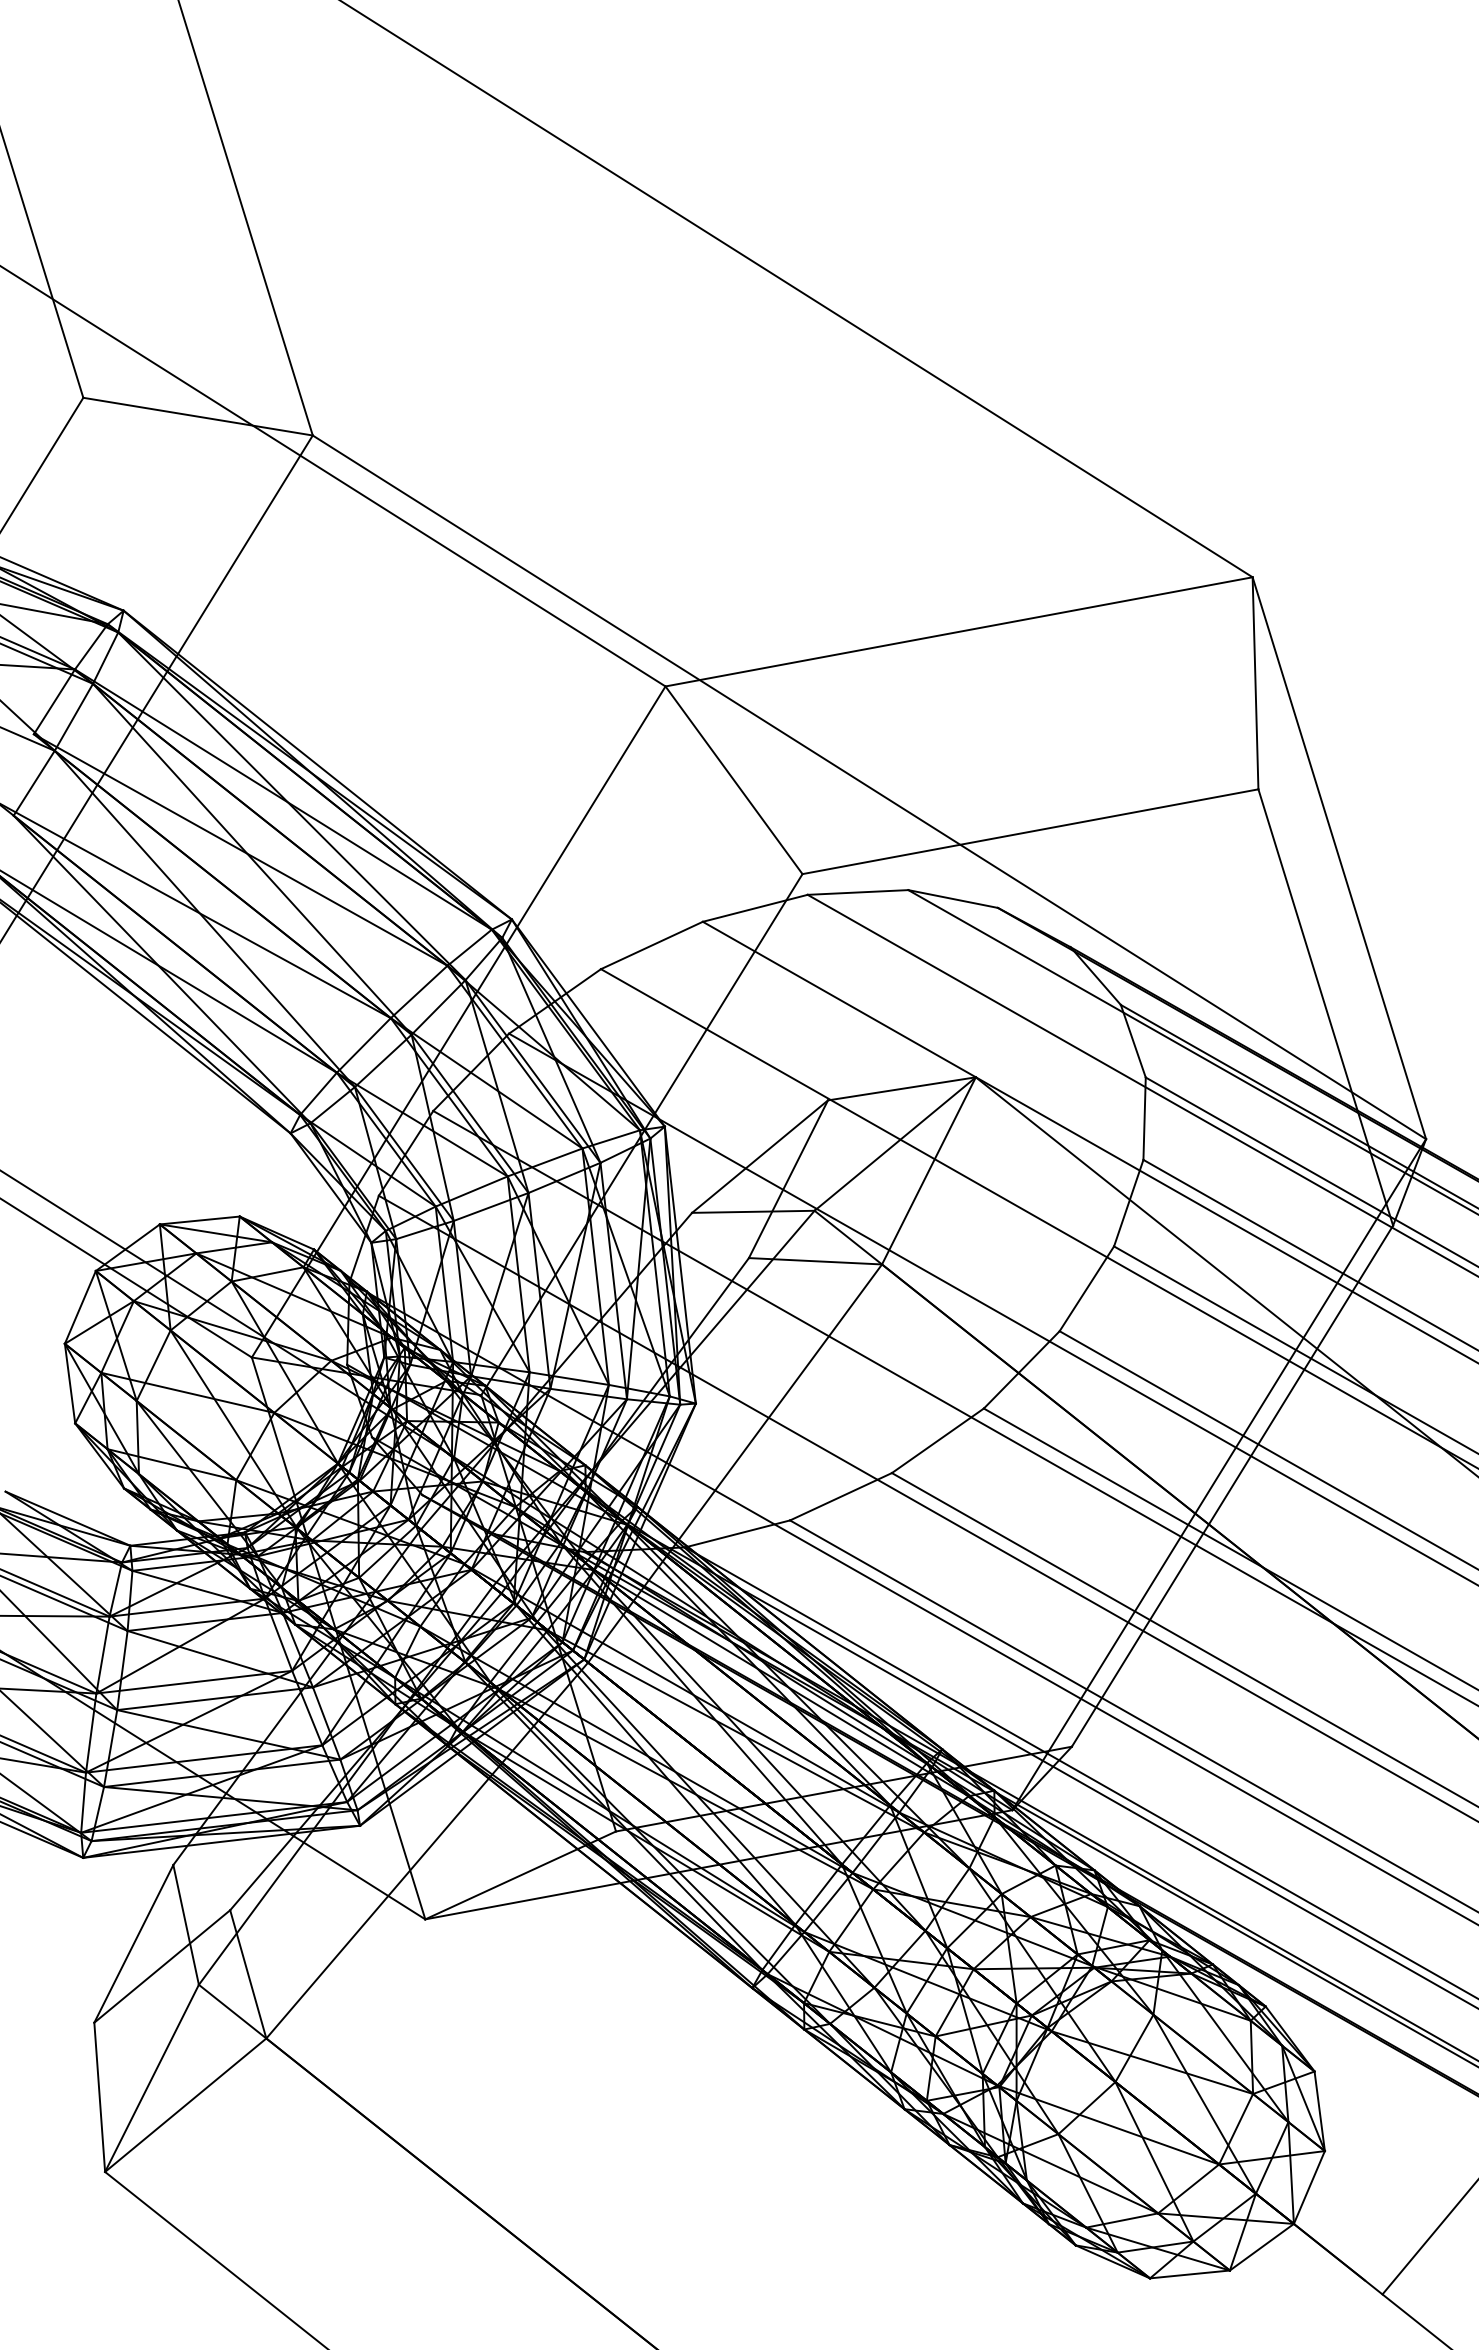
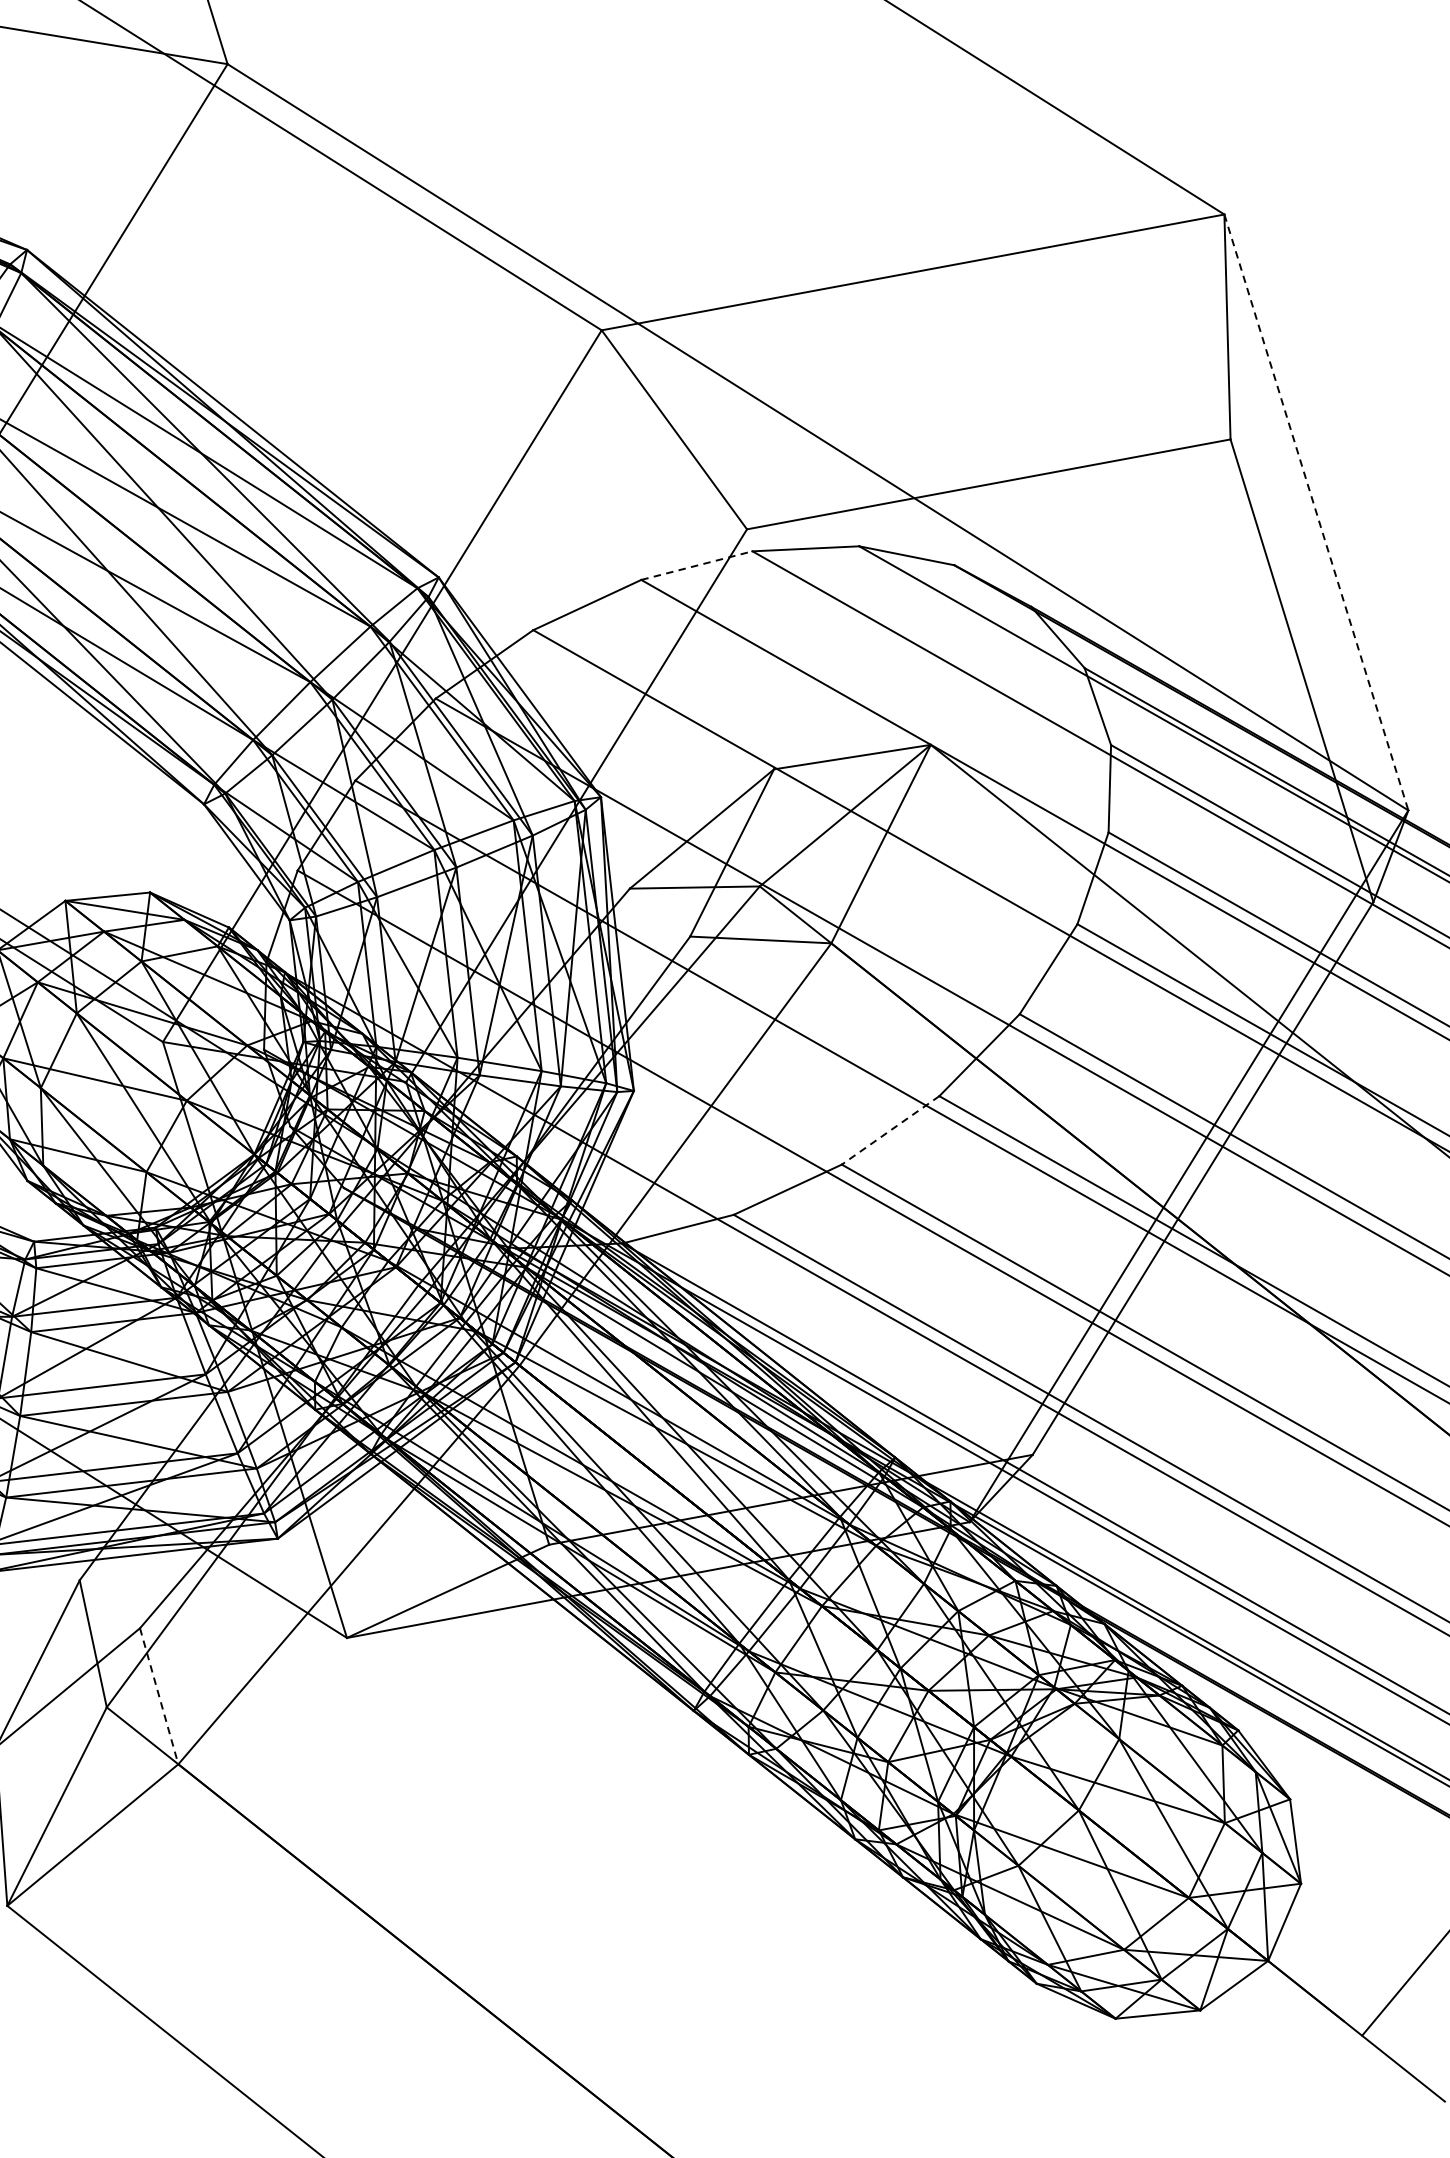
line: (1339, 858) -> (1316, 512), solid -> dashed
line: (755, 908) -> (697, 565), solid -> dashed
line: (937, 1441) -> (890, 1131), solid -> dashed
line: (248, 1974) -> (159, 1696), solid -> dashed

